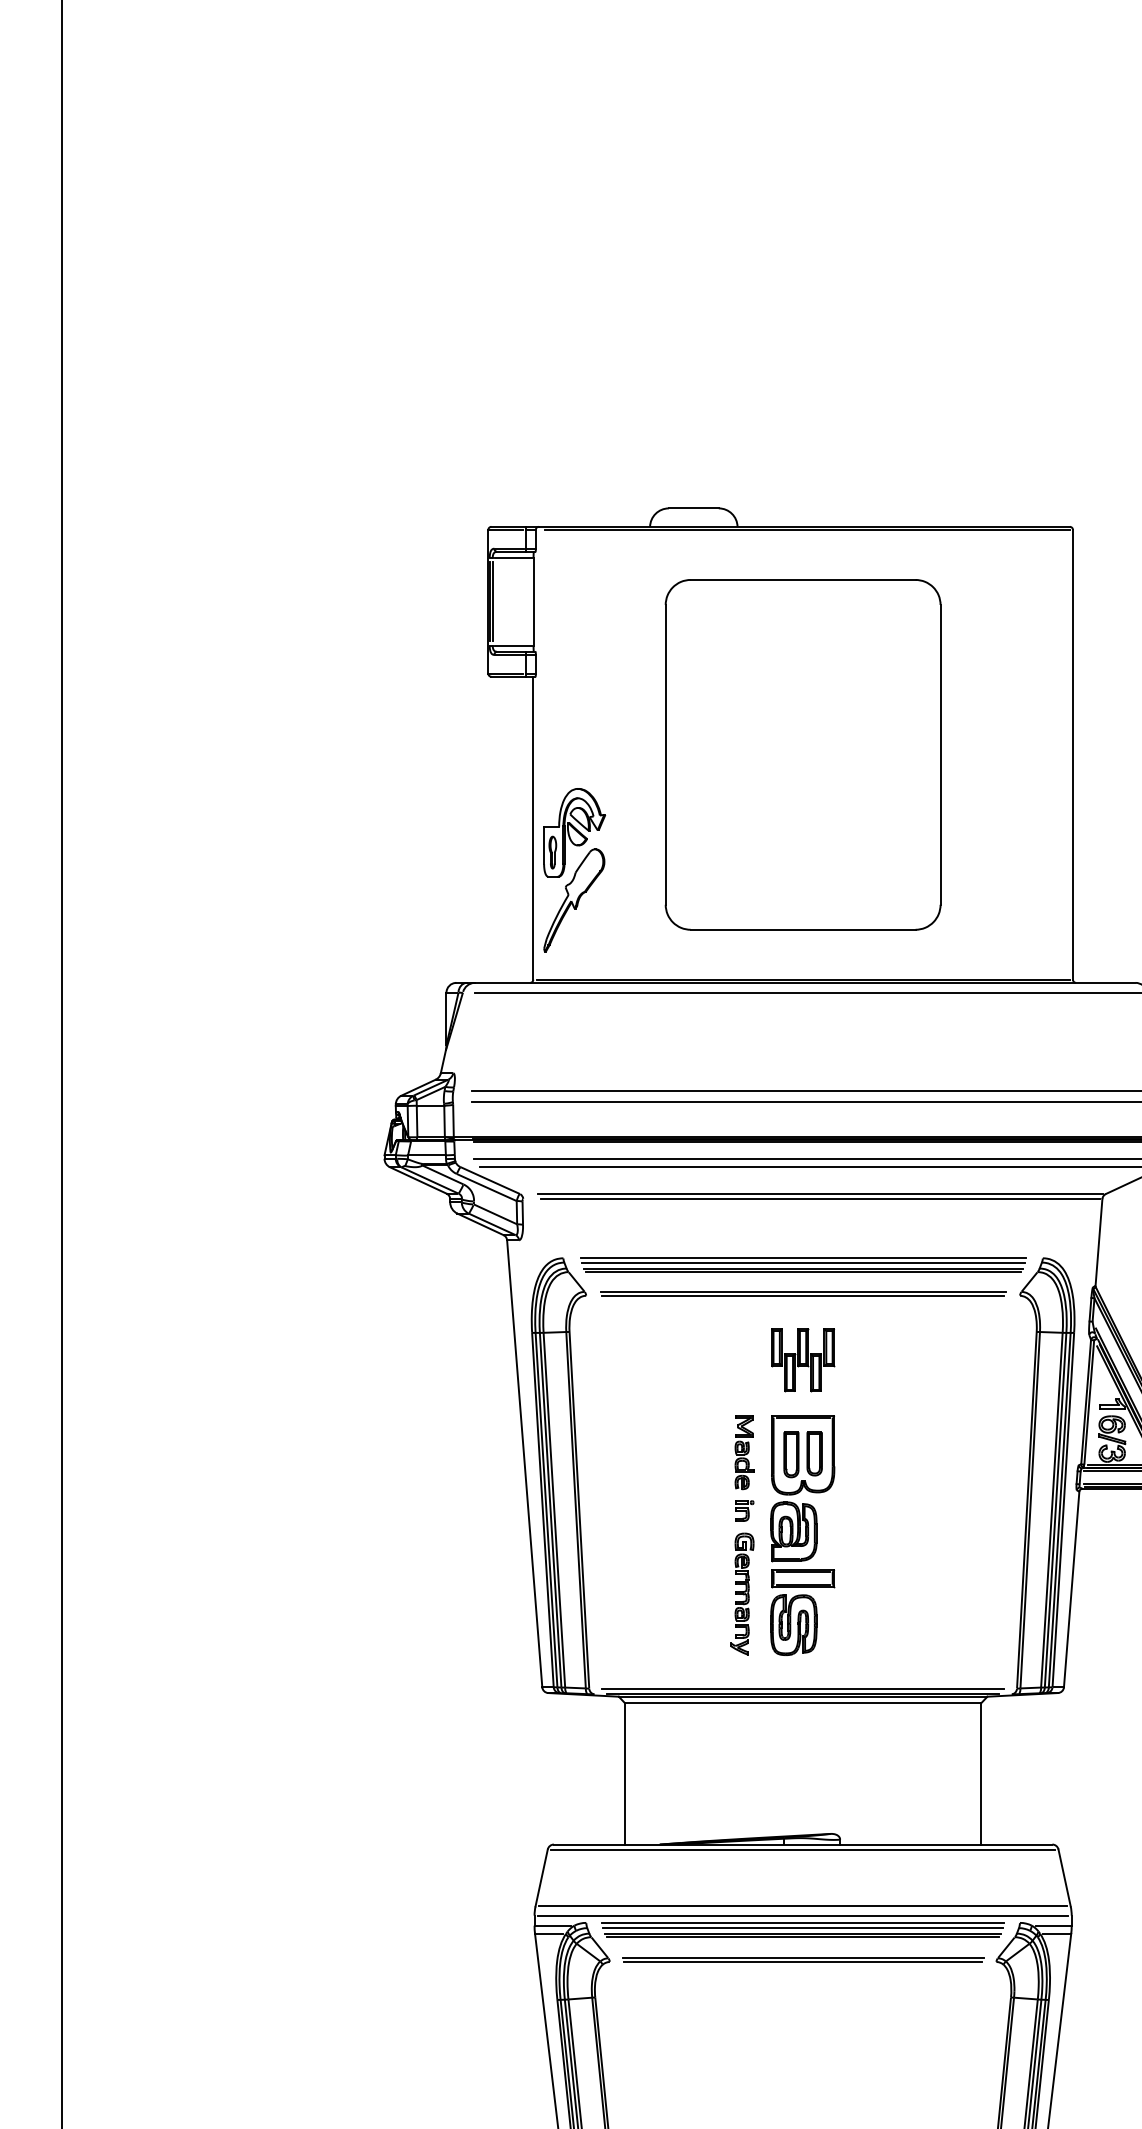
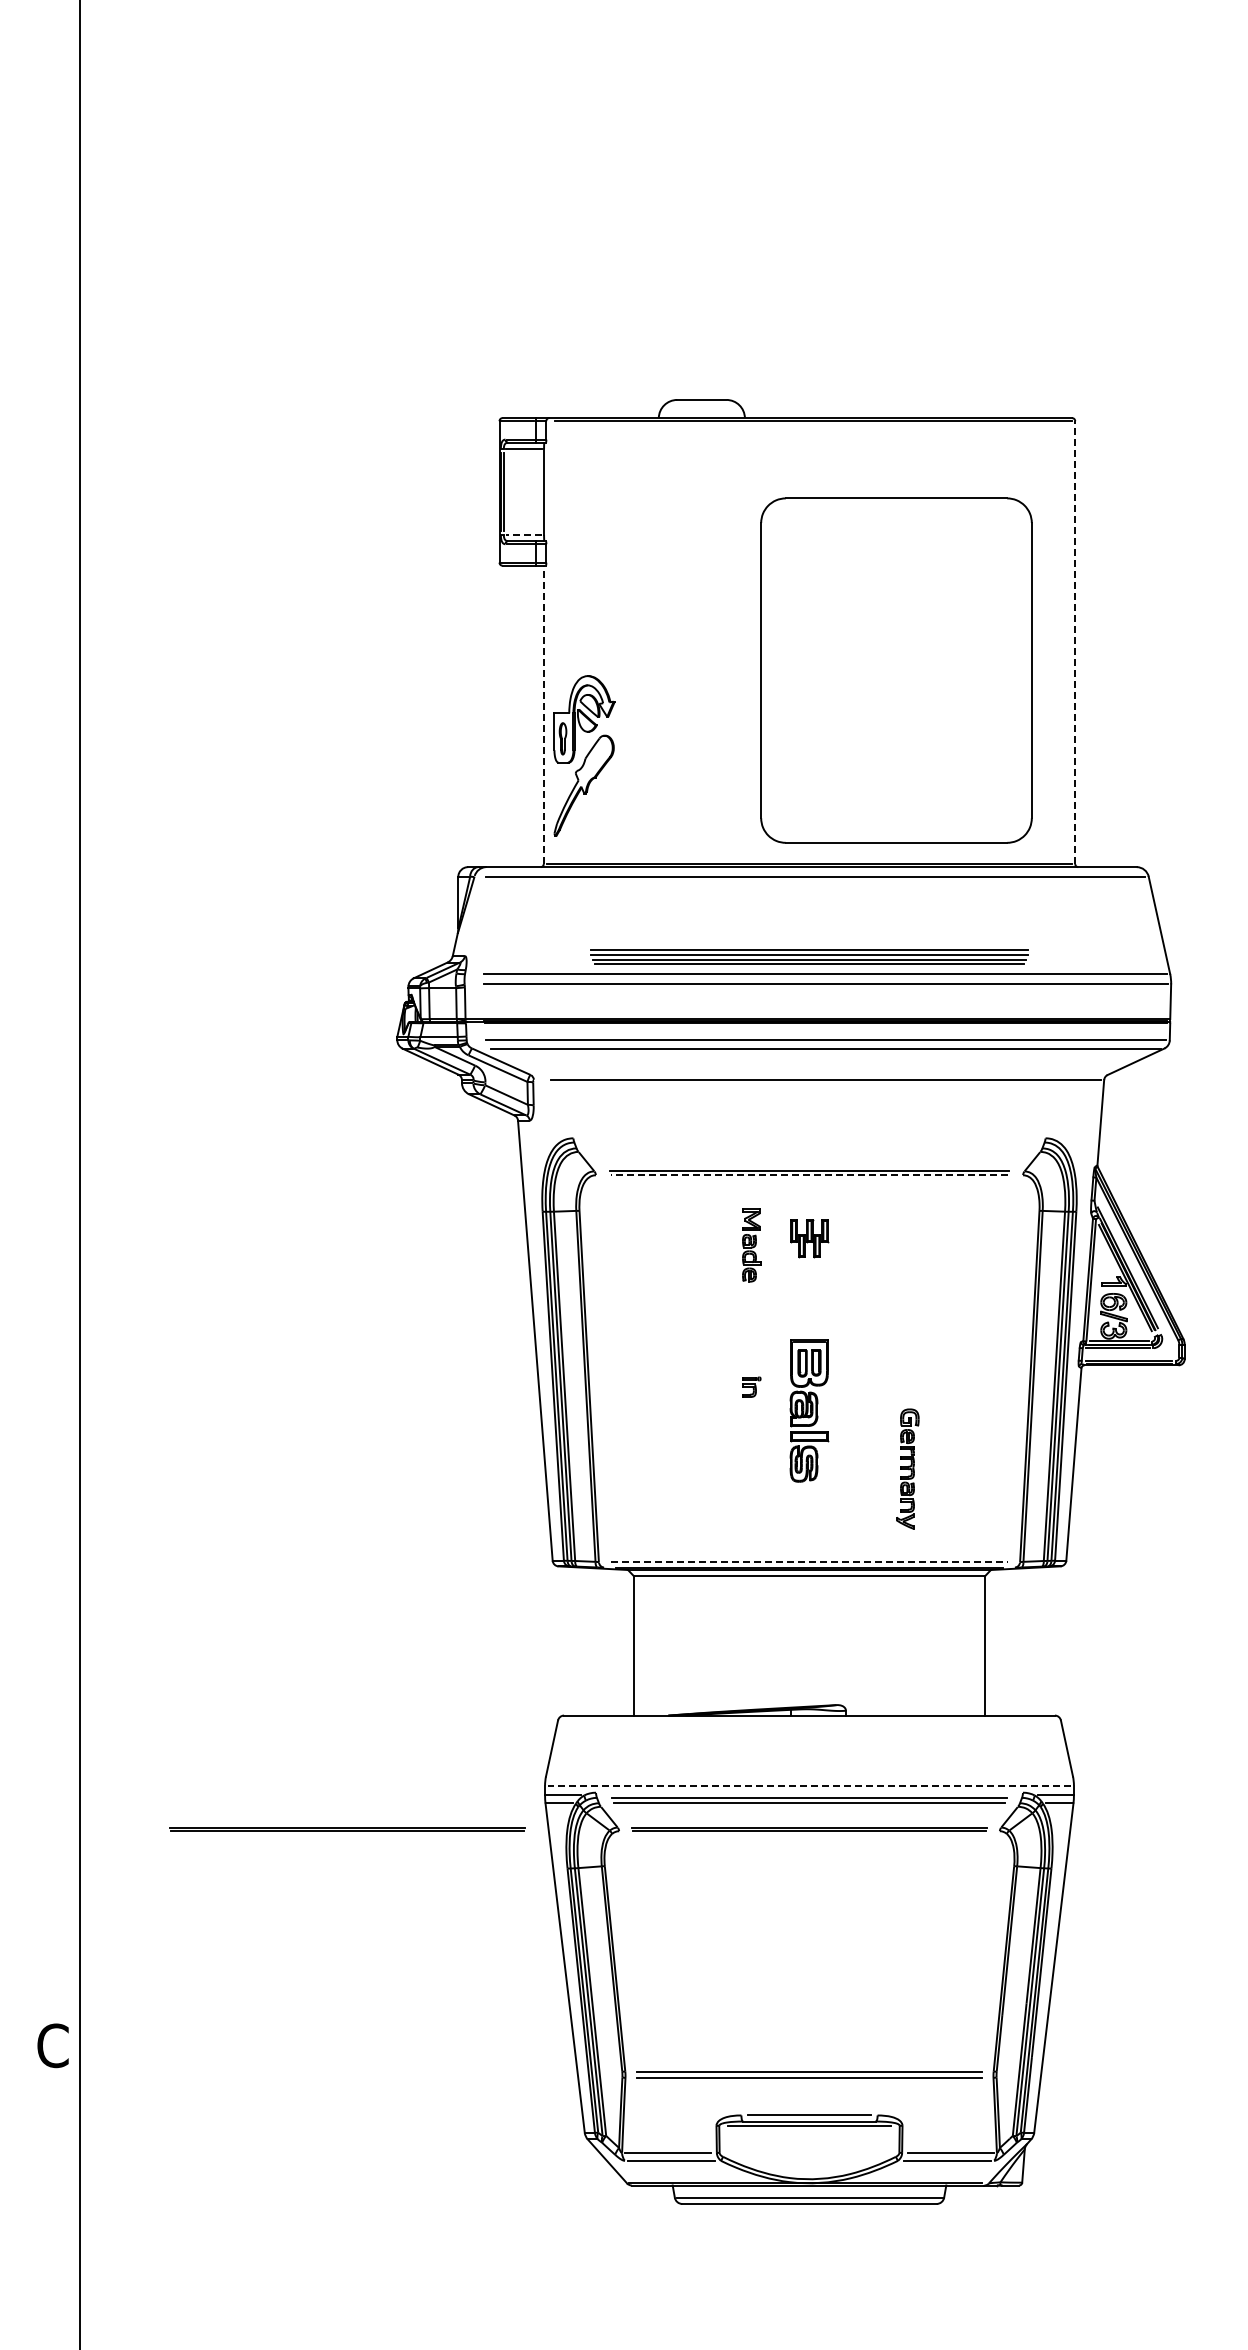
line: (512, 645) -> (523, 534), solid -> dashed
part: (803, 754) -> (896, 670), moved
line: (1073, 754) -> (1075, 642), solid -> dashed
line: (532, 827) -> (543, 714), solid -> dashed
line: (820, 1193) -> (826, 1074), removed
part: (803, 1264) -> (809, 956), moved
line: (803, 1296) -> (809, 1175), solid -> dashed
part: (803, 1360) -> (809, 1238), size x0.6
part: (744, 1452) -> (751, 1245), moved
part: (803, 1534) -> (809, 1410), size x0.6
part: (742, 1593) -> (907, 1468), moved
line: (804, 1689) -> (810, 1562), solid -> dashed
line: (803, 1849) -> (809, 1720), removed
line: (803, 1906) -> (809, 1776), removed
line: (803, 1915) -> (809, 1785), solid -> dashed
line: (803, 1922) -> (809, 1792), removed
line: (803, 1936) -> (809, 1806), removed
line: (333, 1959) -> (347, 1828), added

